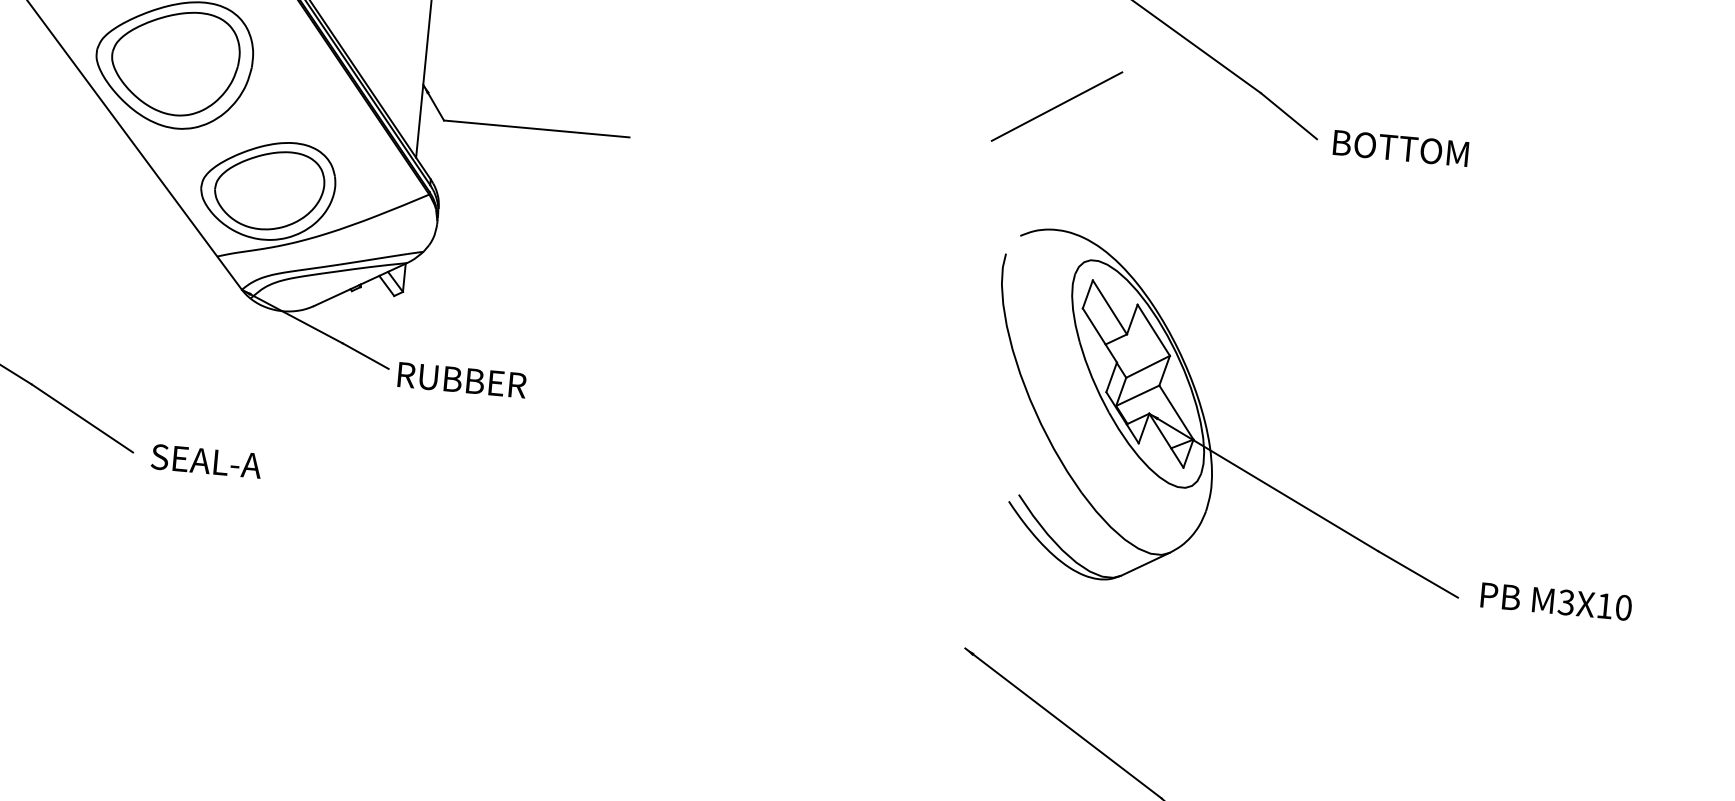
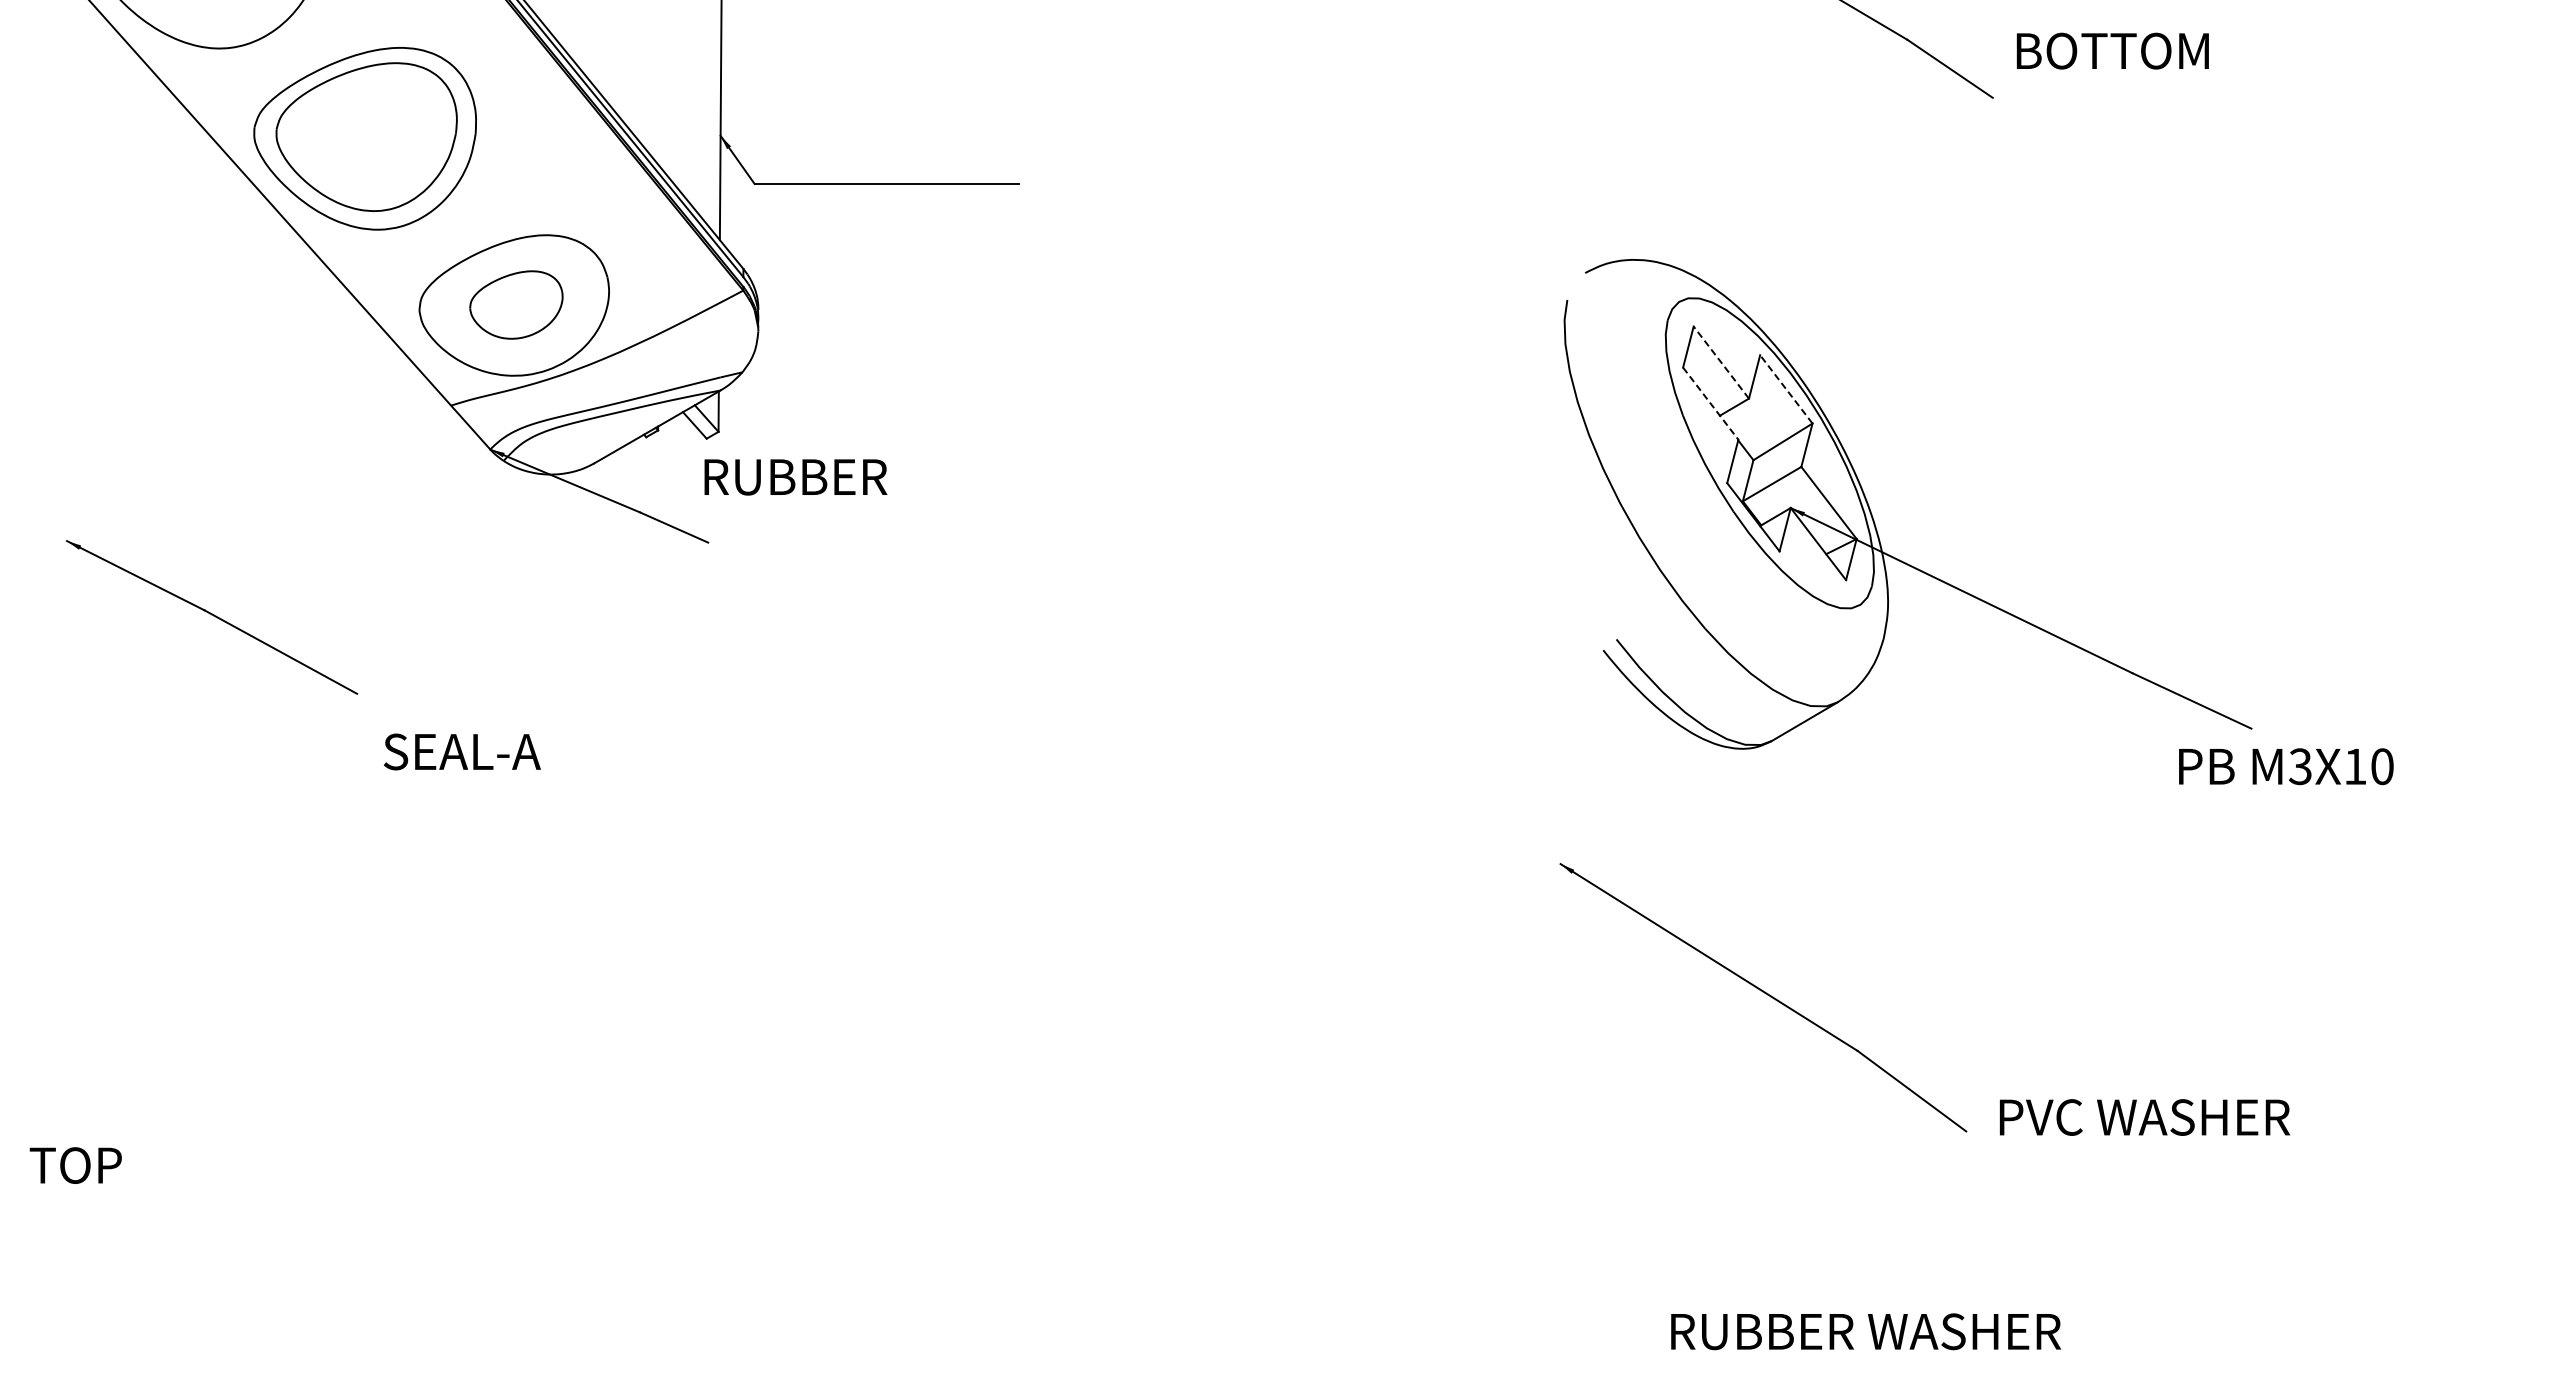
line: (1056, 106) -> (1620, 85), removed
text: (1400, 148) -> (2112, 50), moved
part: (269, 189) -> (516, 304), size x0.6
line: (1110, 307) -> (1721, 362), solid -> dashed
line: (1153, 329) -> (1786, 388), solid -> dashed
line: (1100, 336) -> (1711, 404), solid -> dashed
text: (461, 380) -> (795, 477), moved
text: (206, 460) -> (461, 751), moved
text: (1556, 601) -> (2286, 766), moved

